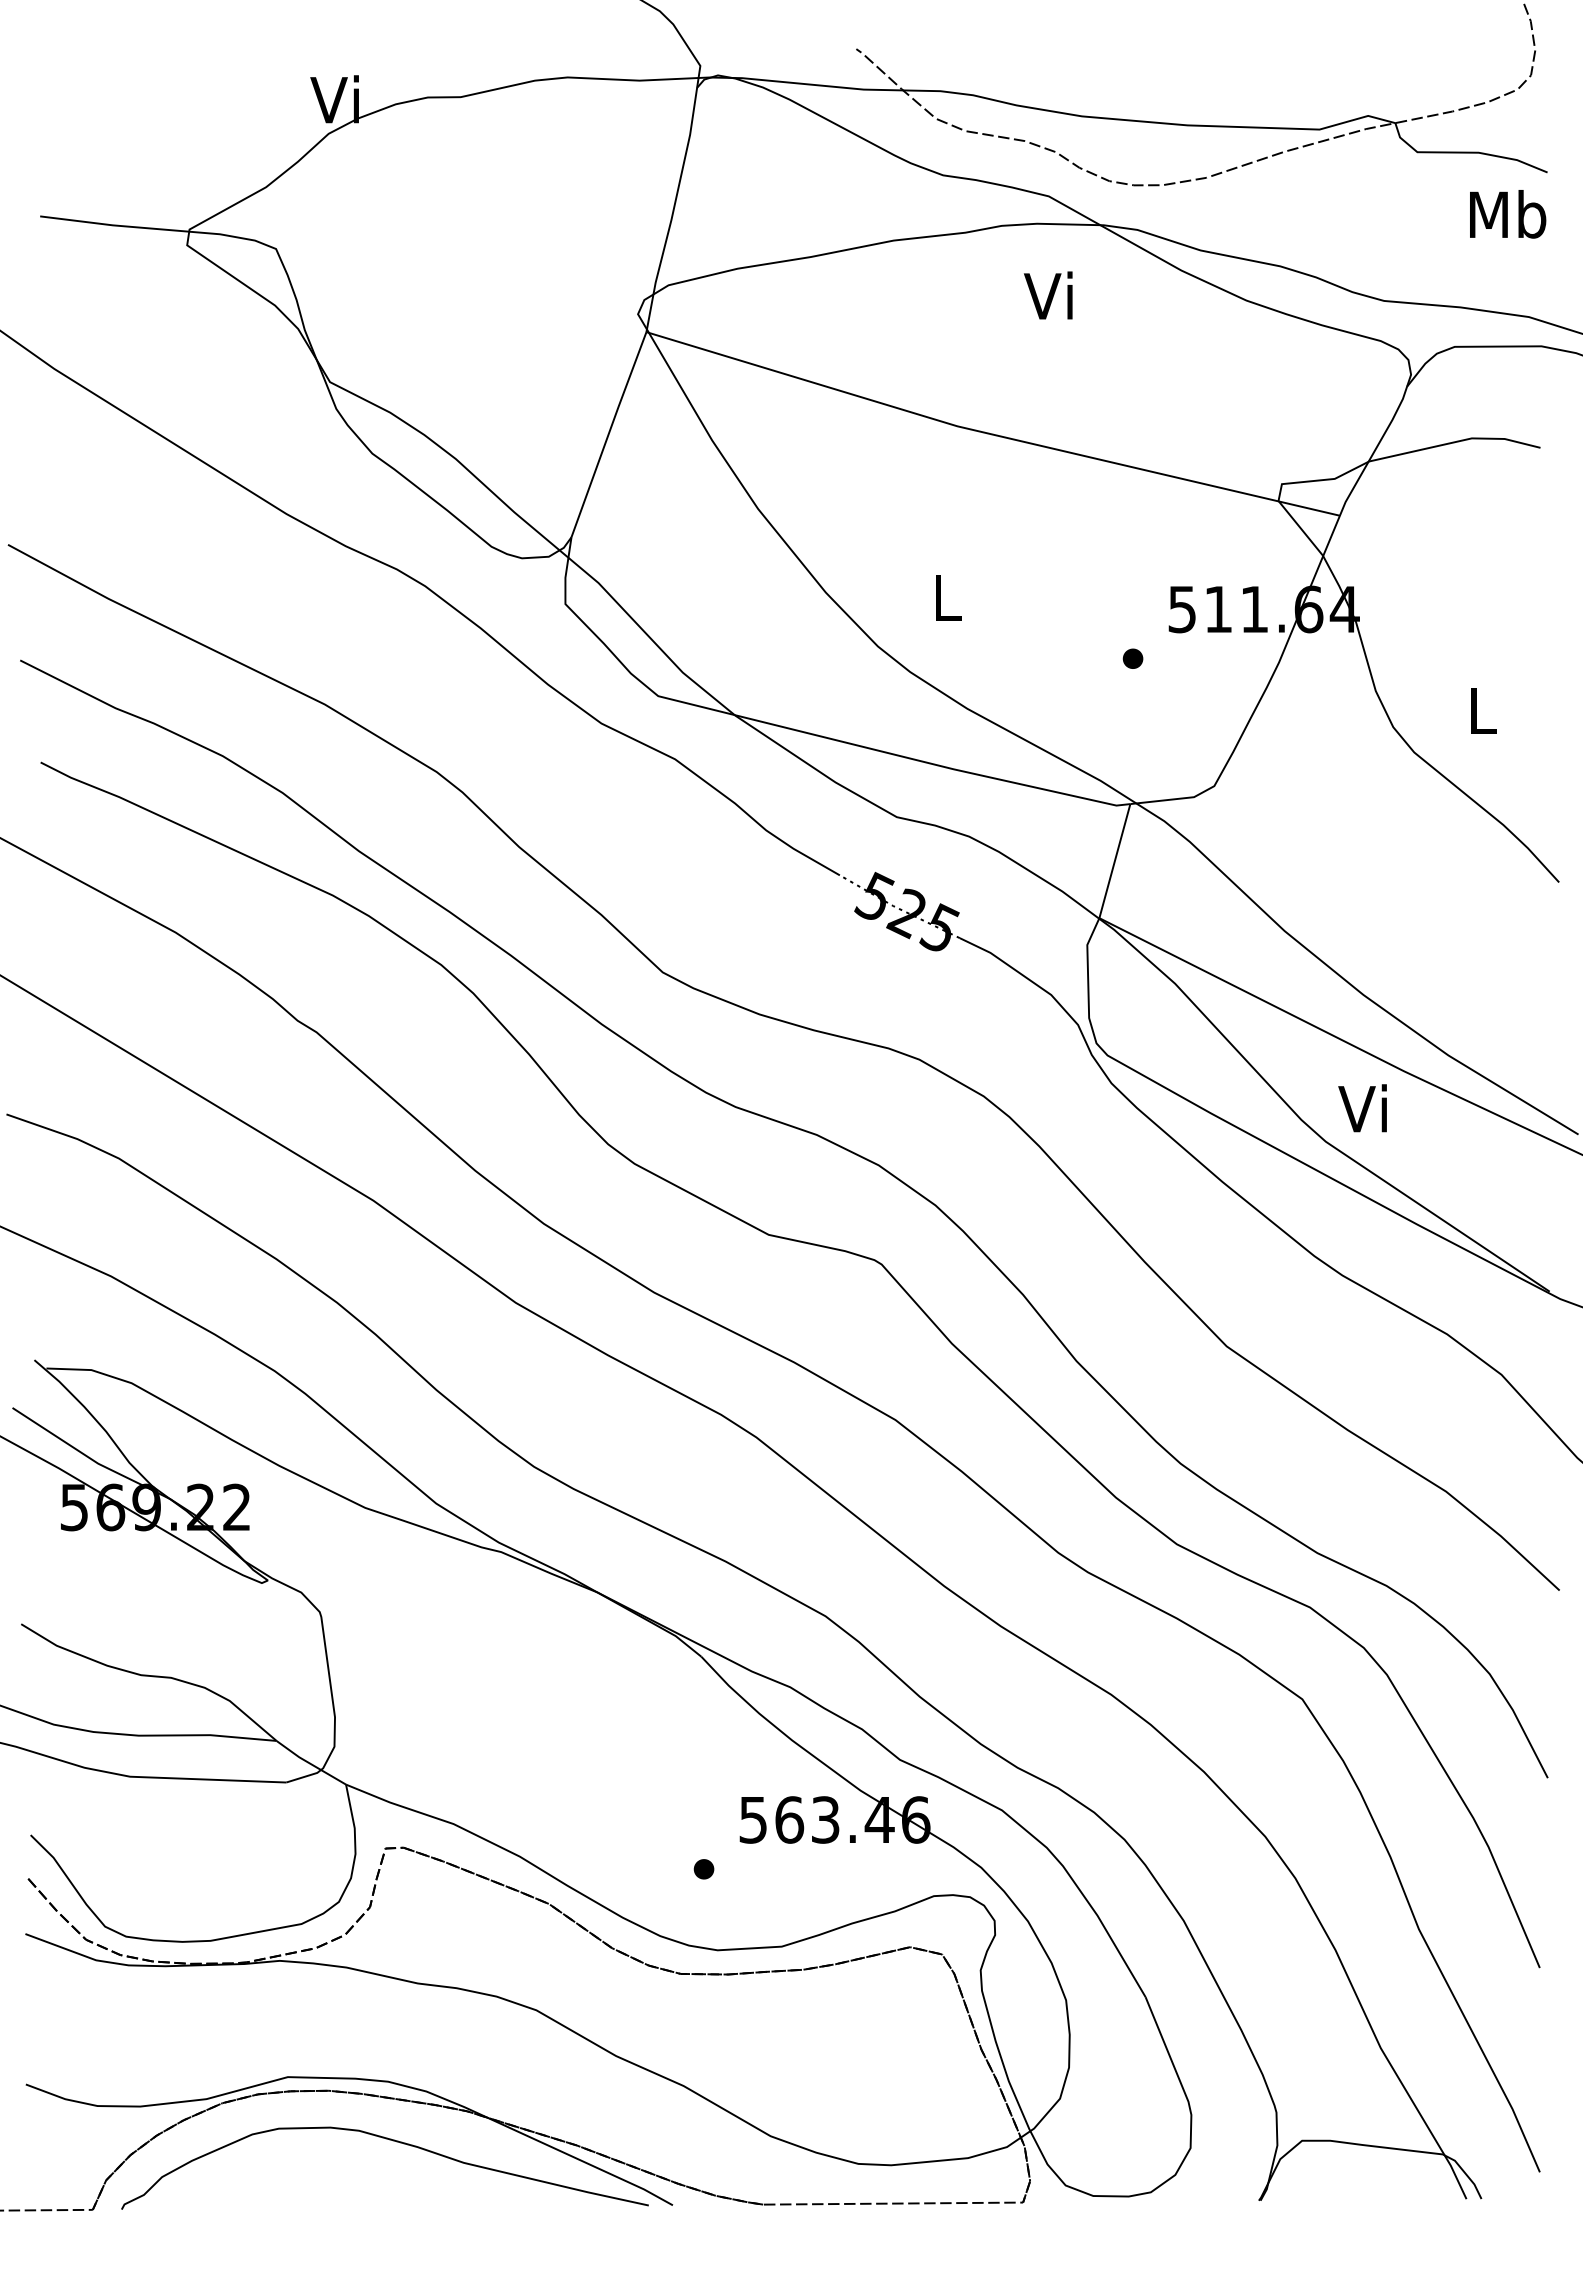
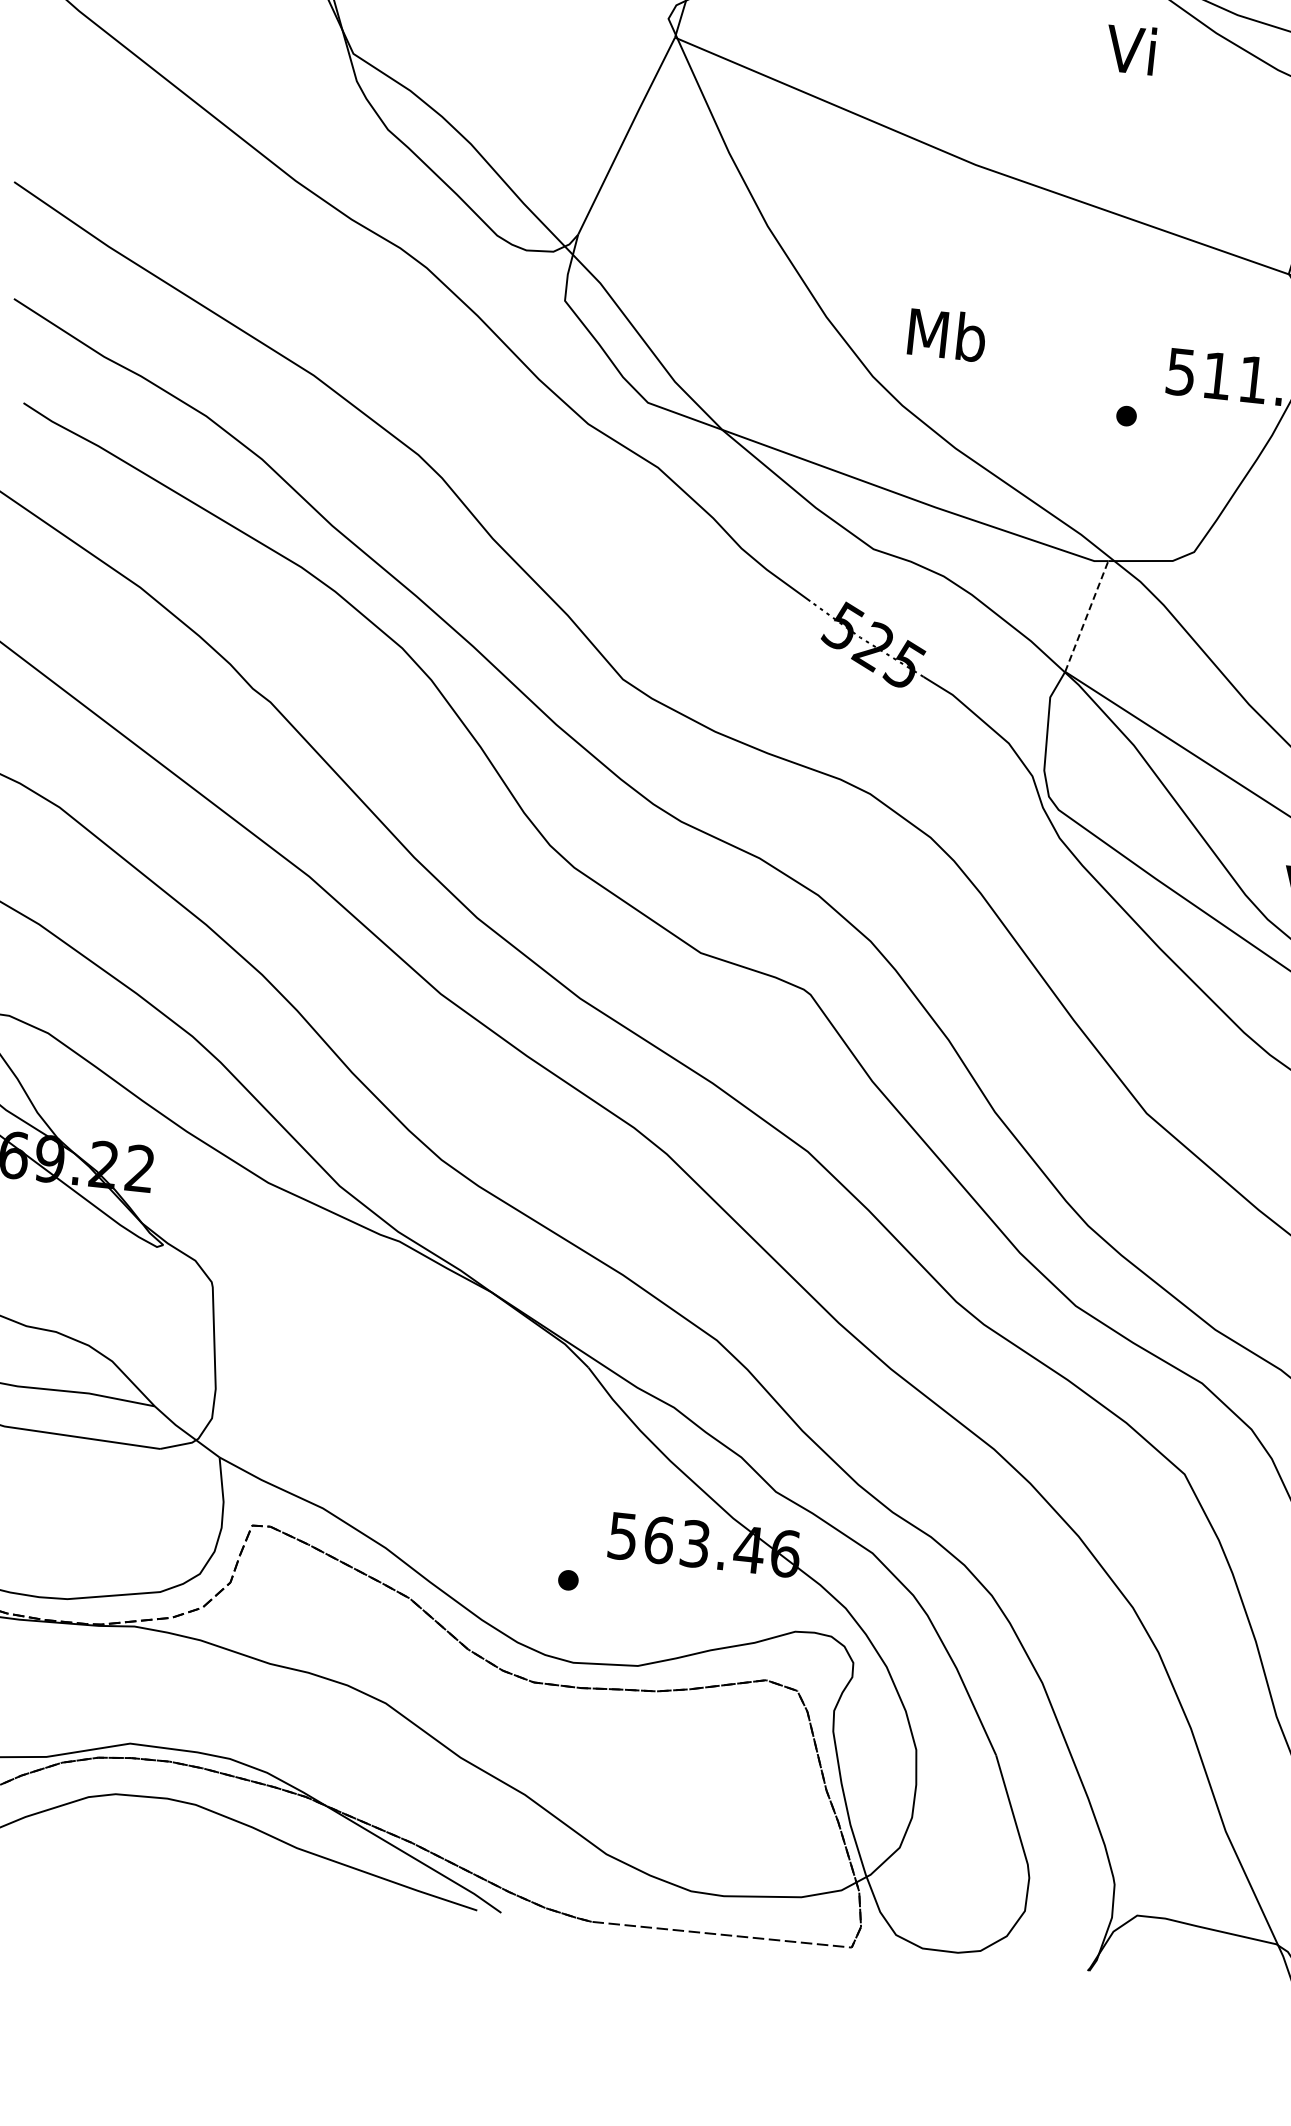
text: (1048, 295) -> (1130, 49), moved
text: (947, 596) -> (947, 334), L -> Mb
line: (1115, 860) -> (1087, 615), solid -> dashed

